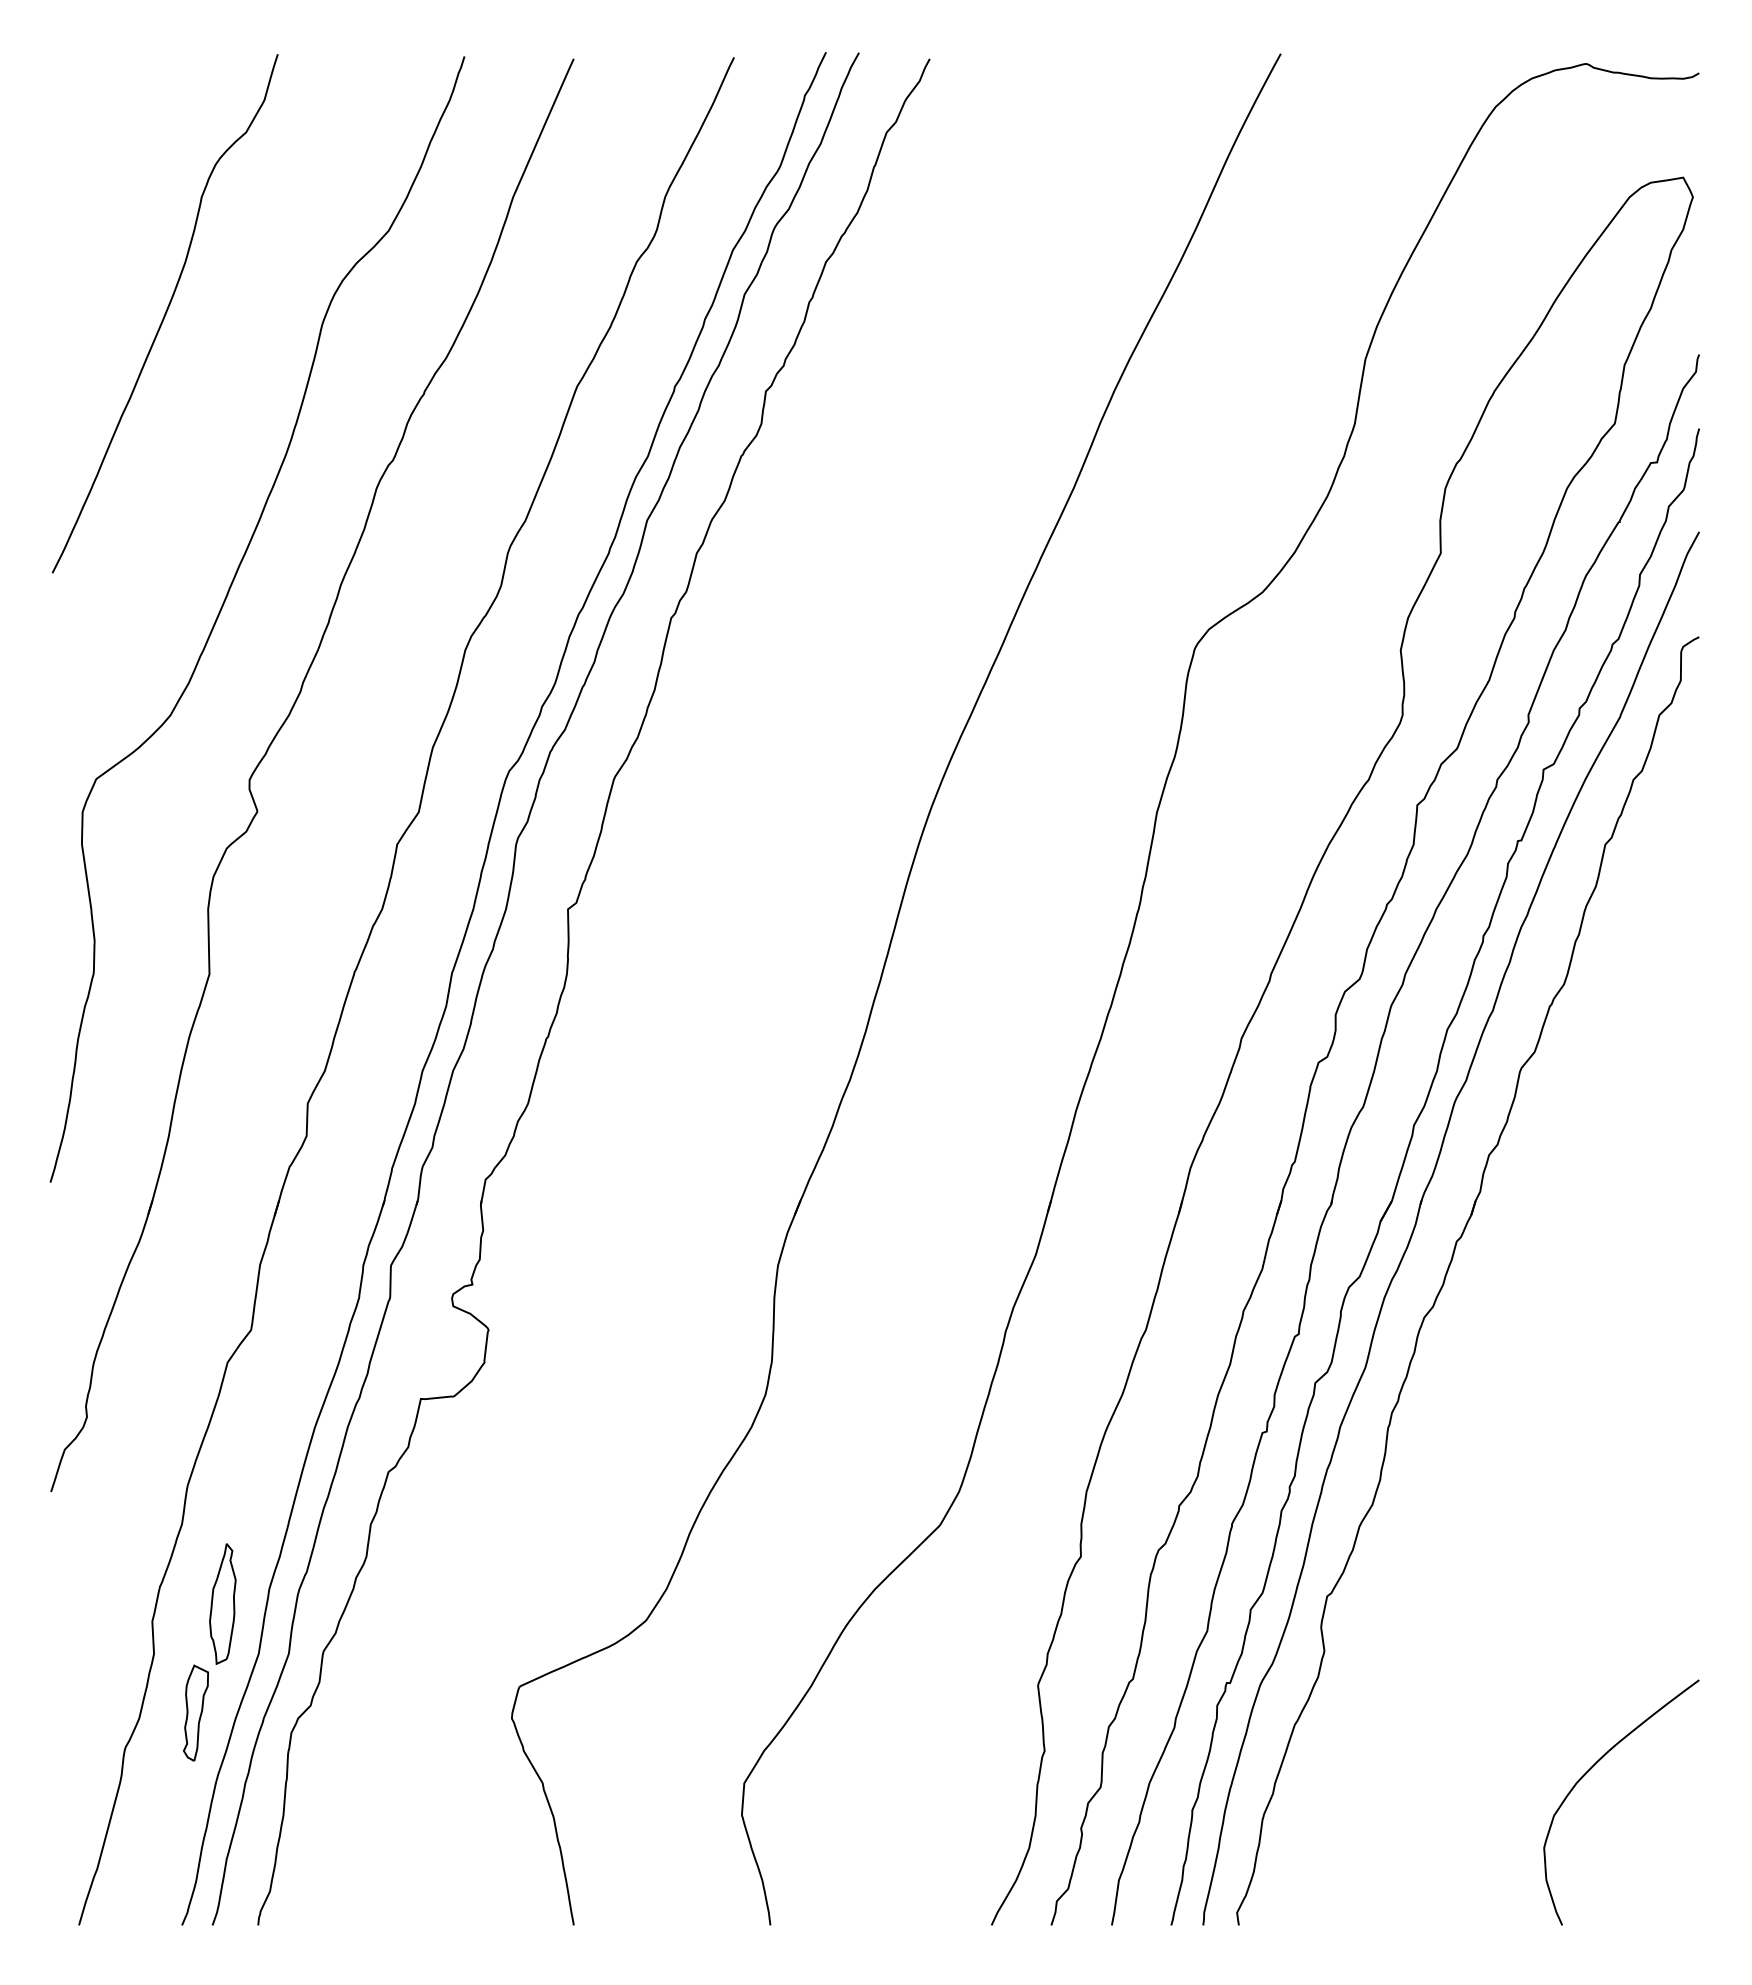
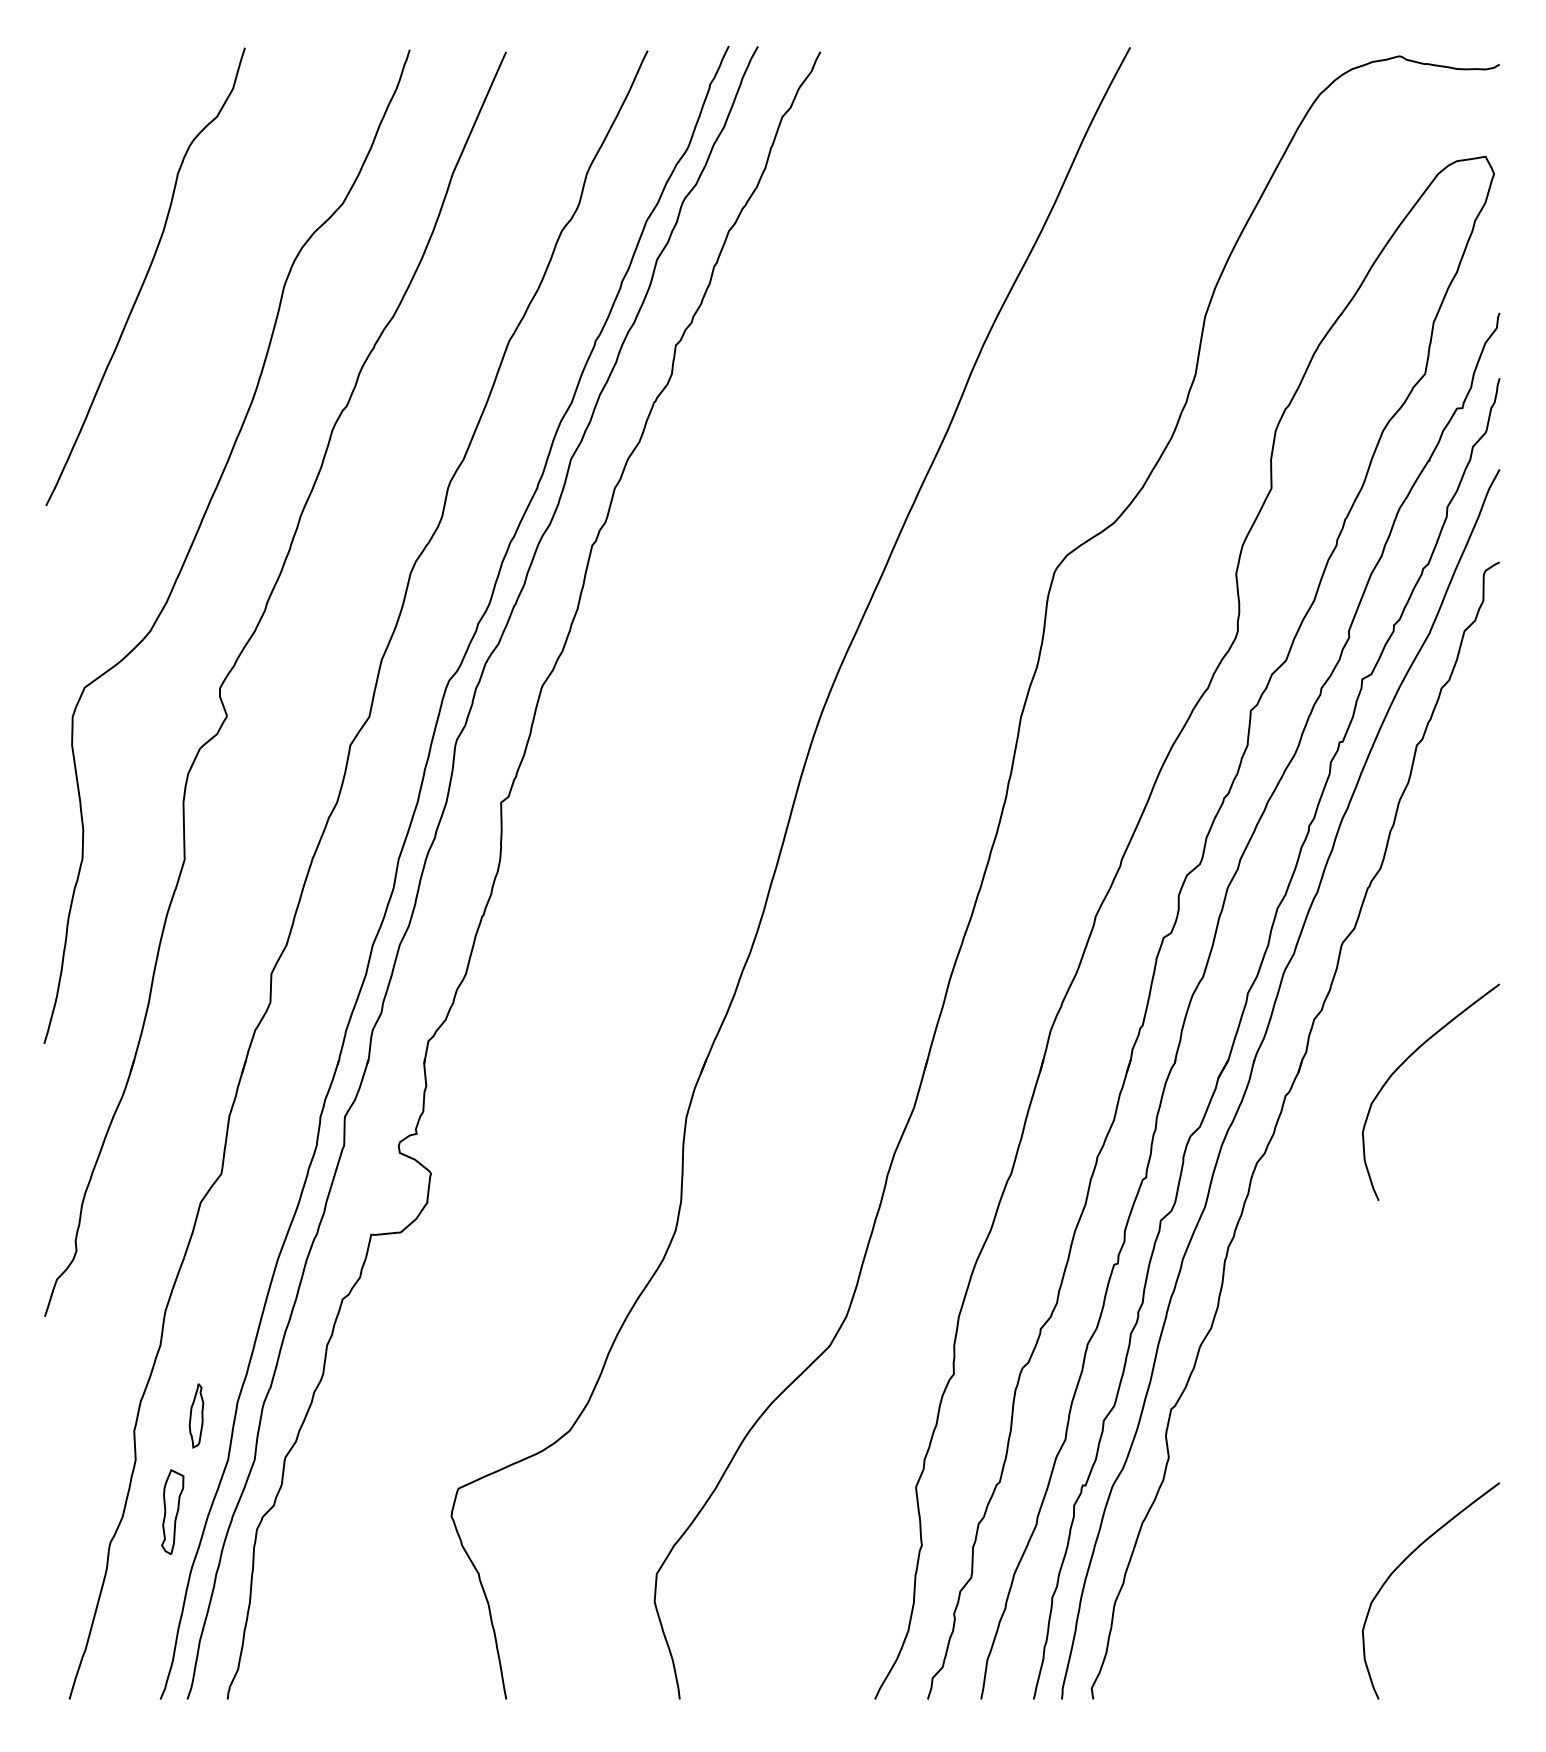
curve: (1590, 1205) -> (1403, 1064), added
part: (222, 1603) -> (196, 1415), size x0.6

